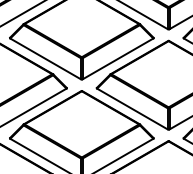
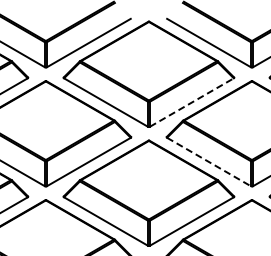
line: (118, 58) -> (192, 102), solid -> dashed
line: (132, 109) -> (209, 162), solid -> dashed

